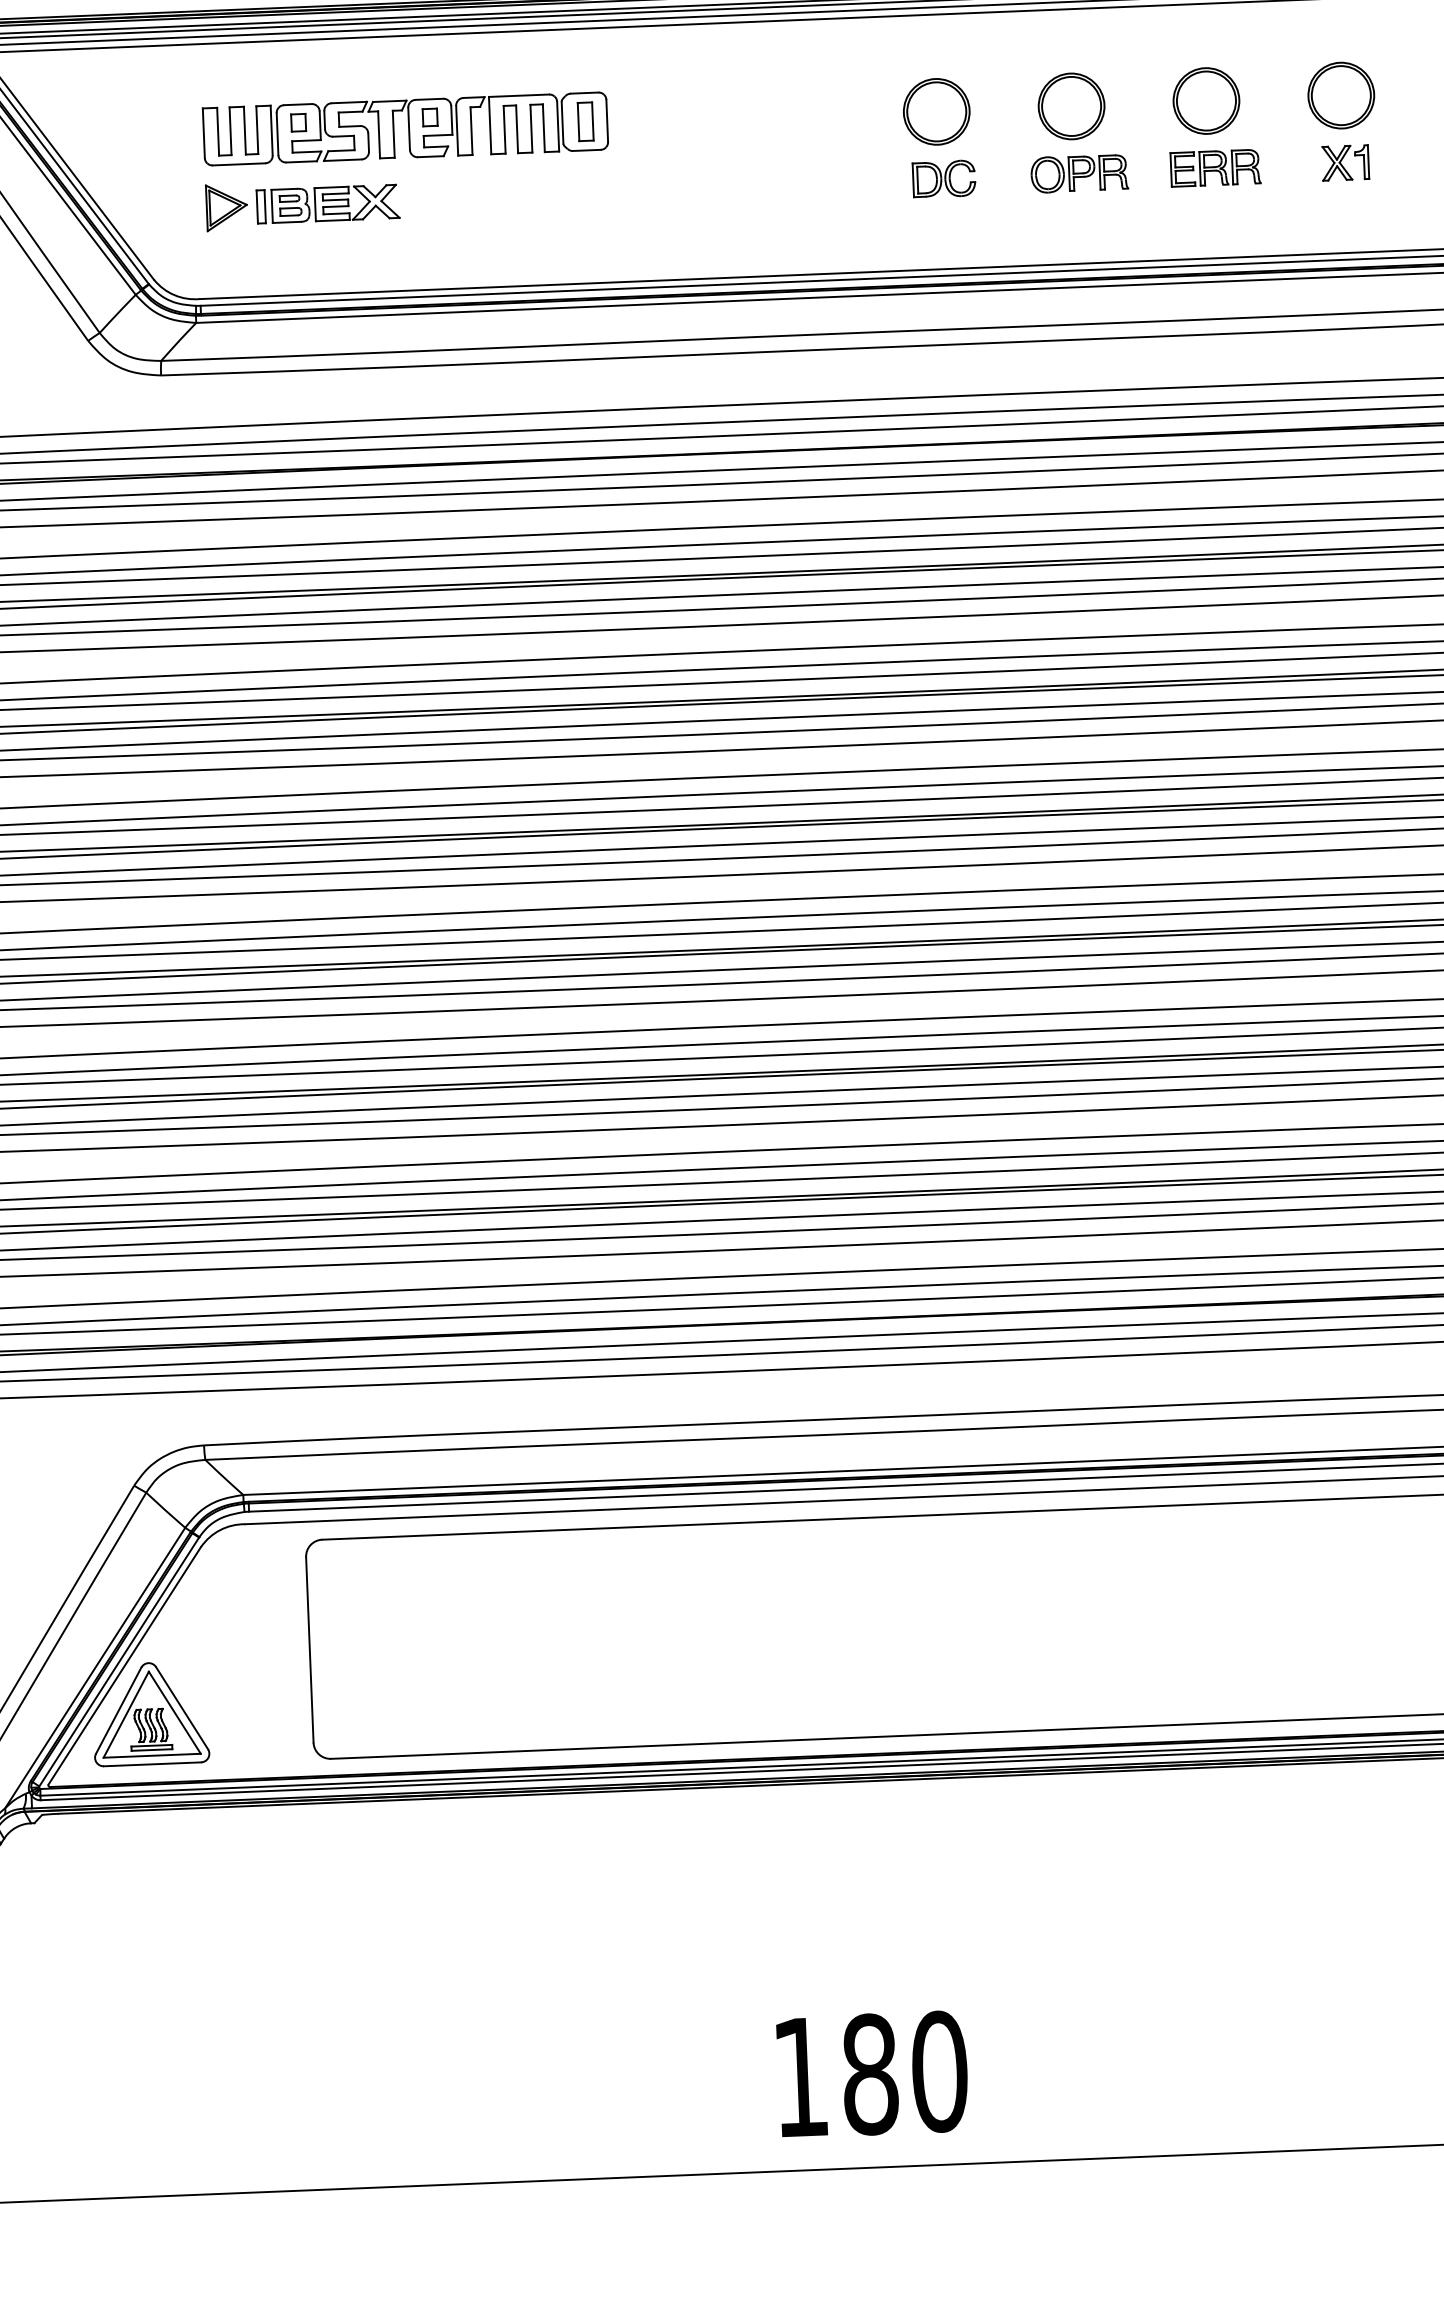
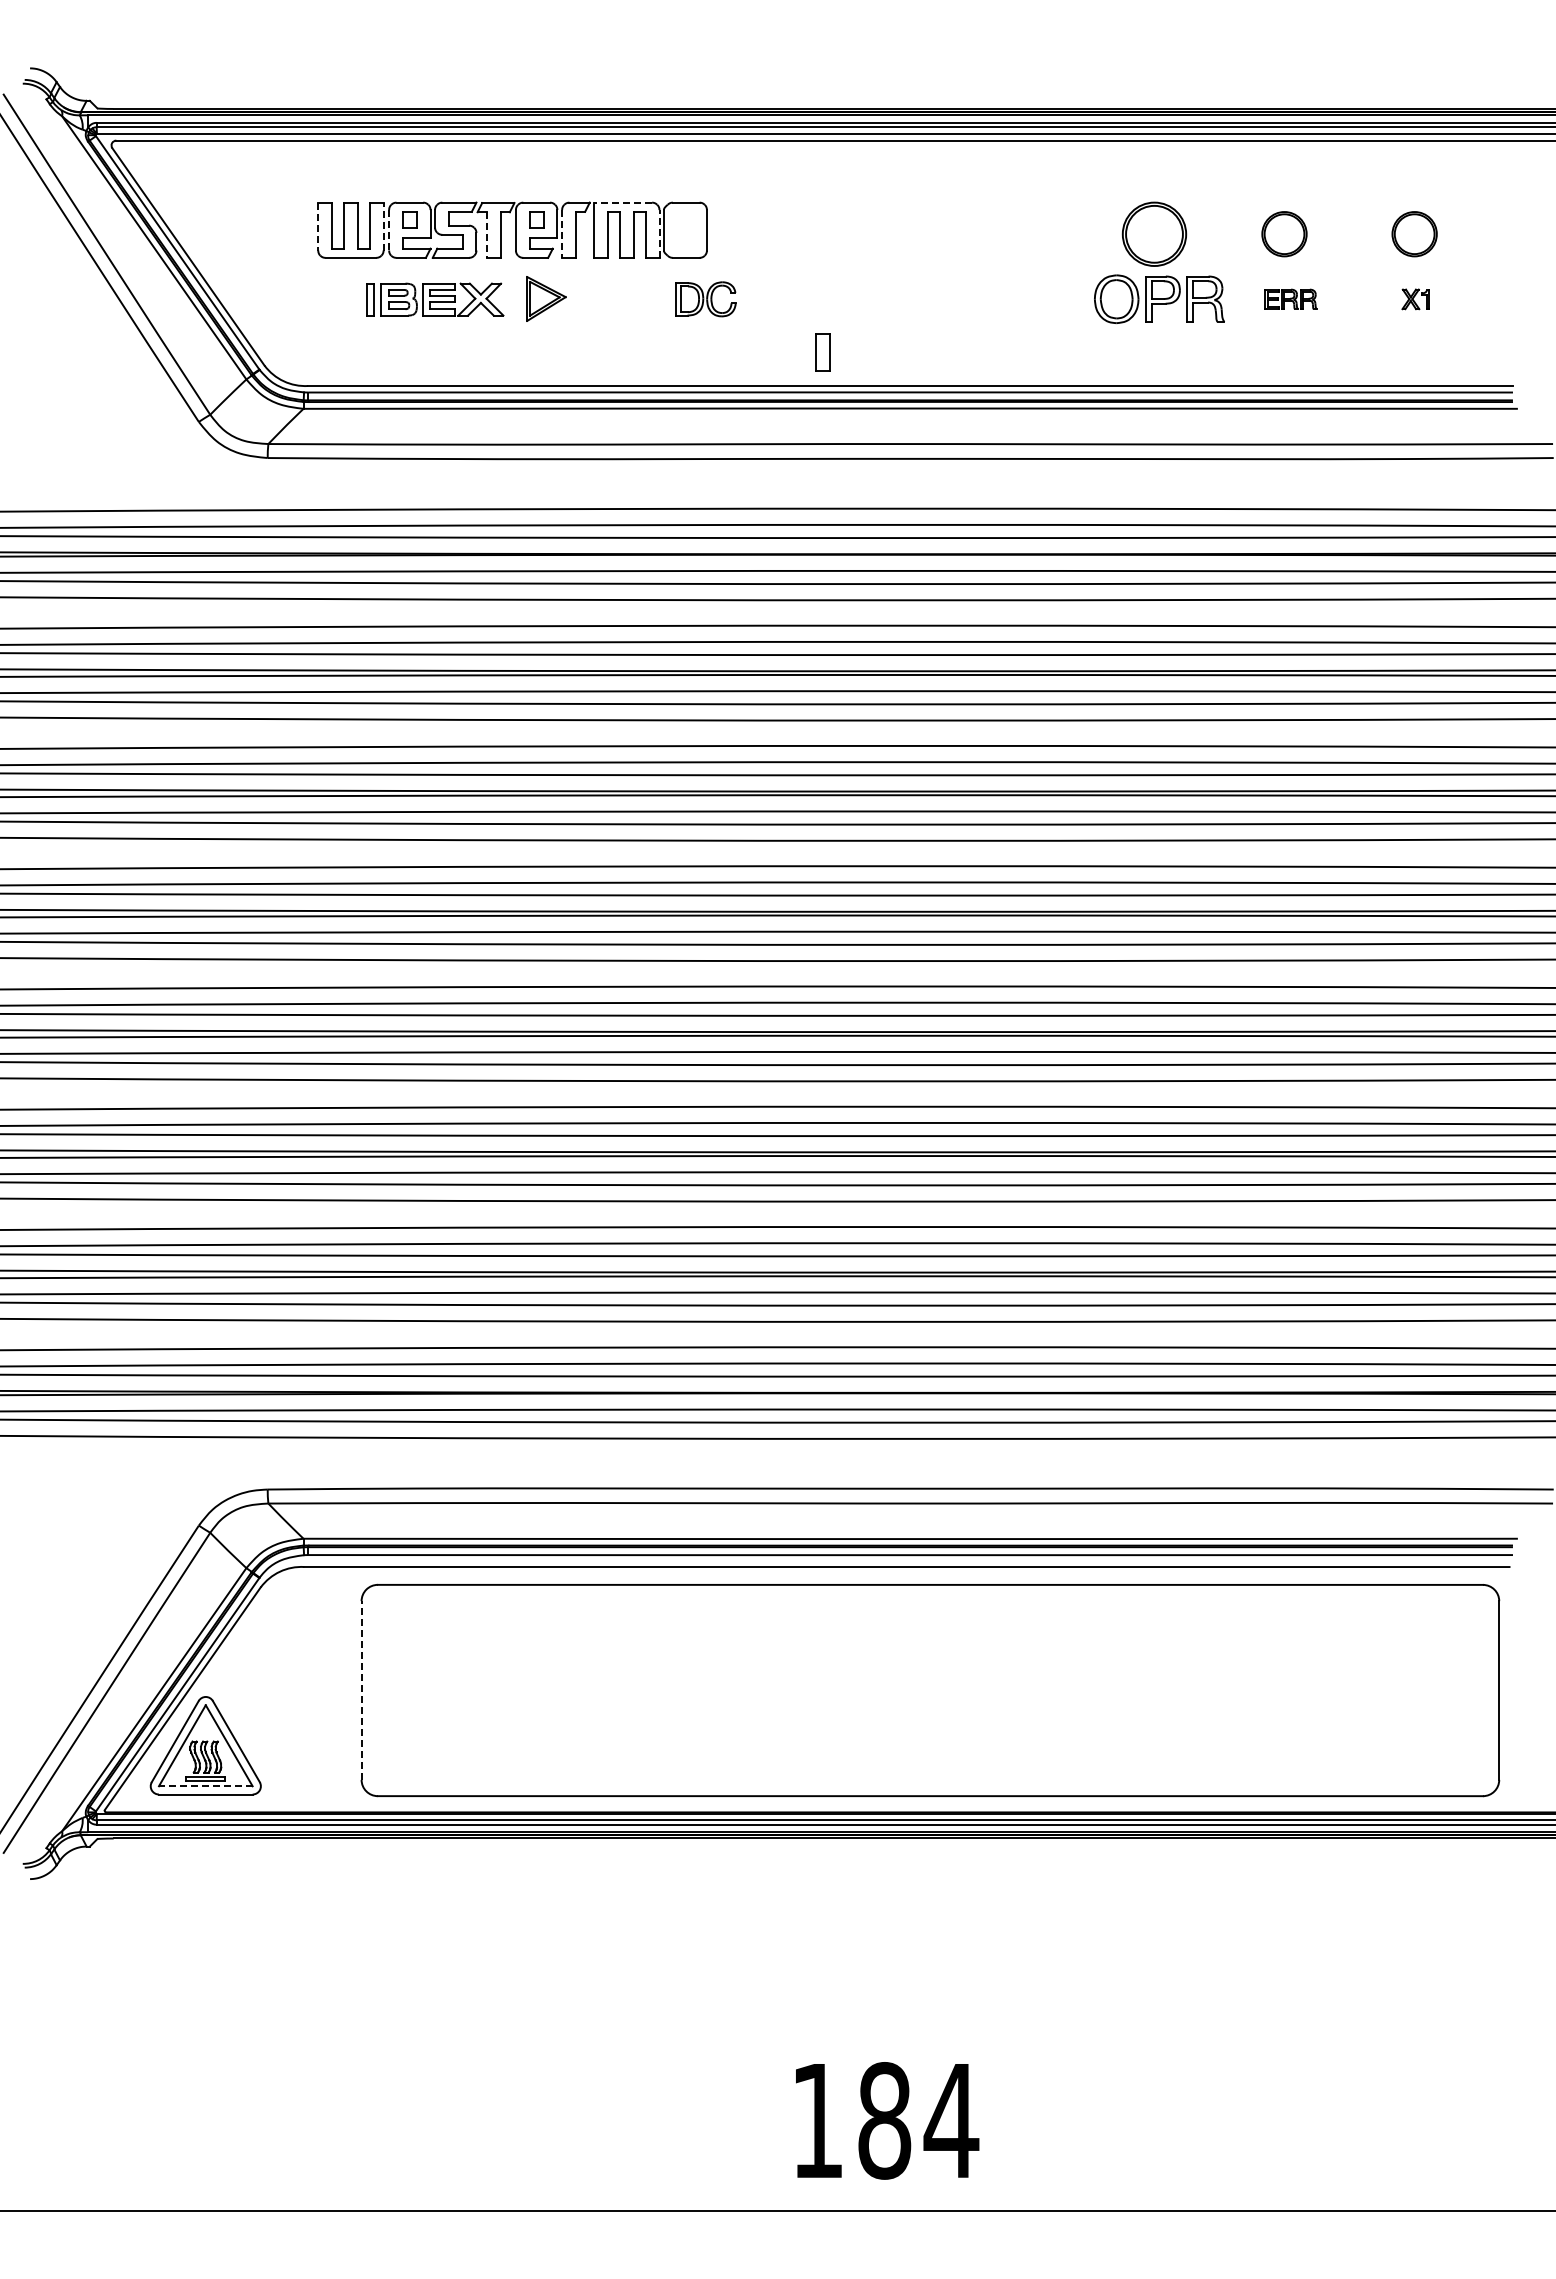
part: (1341, 94) -> (1414, 233), size x0.7
line: (518, 95) -> (622, 202), solid -> dashed
part: (1206, 100) -> (1284, 233), size x0.7
part: (936, 111) -> (1024, 233), removed
part: (584, 122) -> (822, 352), moved
line: (558, 126) -> (659, 233), solid -> dashed
line: (271, 130) -> (383, 226), solid -> dashed
line: (457, 130) -> (562, 233), solid -> dashed
line: (204, 133) -> (318, 226), solid -> dashed
line: (277, 134) -> (389, 230), solid -> dashed
line: (378, 134) -> (486, 234), solid -> dashed
part: (1345, 163) -> (1415, 299), size x0.6
part: (1215, 168) -> (1290, 299), size x0.6
part: (1079, 173) -> (1159, 299), size x1.4
part: (943, 179) -> (705, 299), moved
part: (226, 207) -> (546, 298), moved
line: (309, 1649) -> (361, 1690), solid -> dashed
line: (151, 1756) -> (205, 1786), solid -> dashed
text: (939, 2071) -> (951, 2120), 180 -> 184

